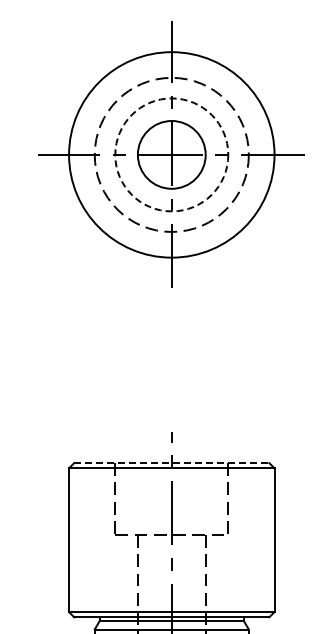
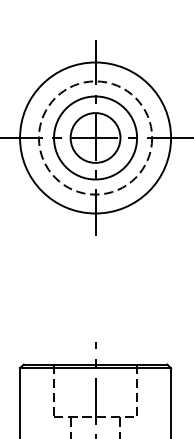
circle: (171, 154) -> (95, 137), dashed -> solid
line: (171, 463) -> (95, 364), dashed -> solid

